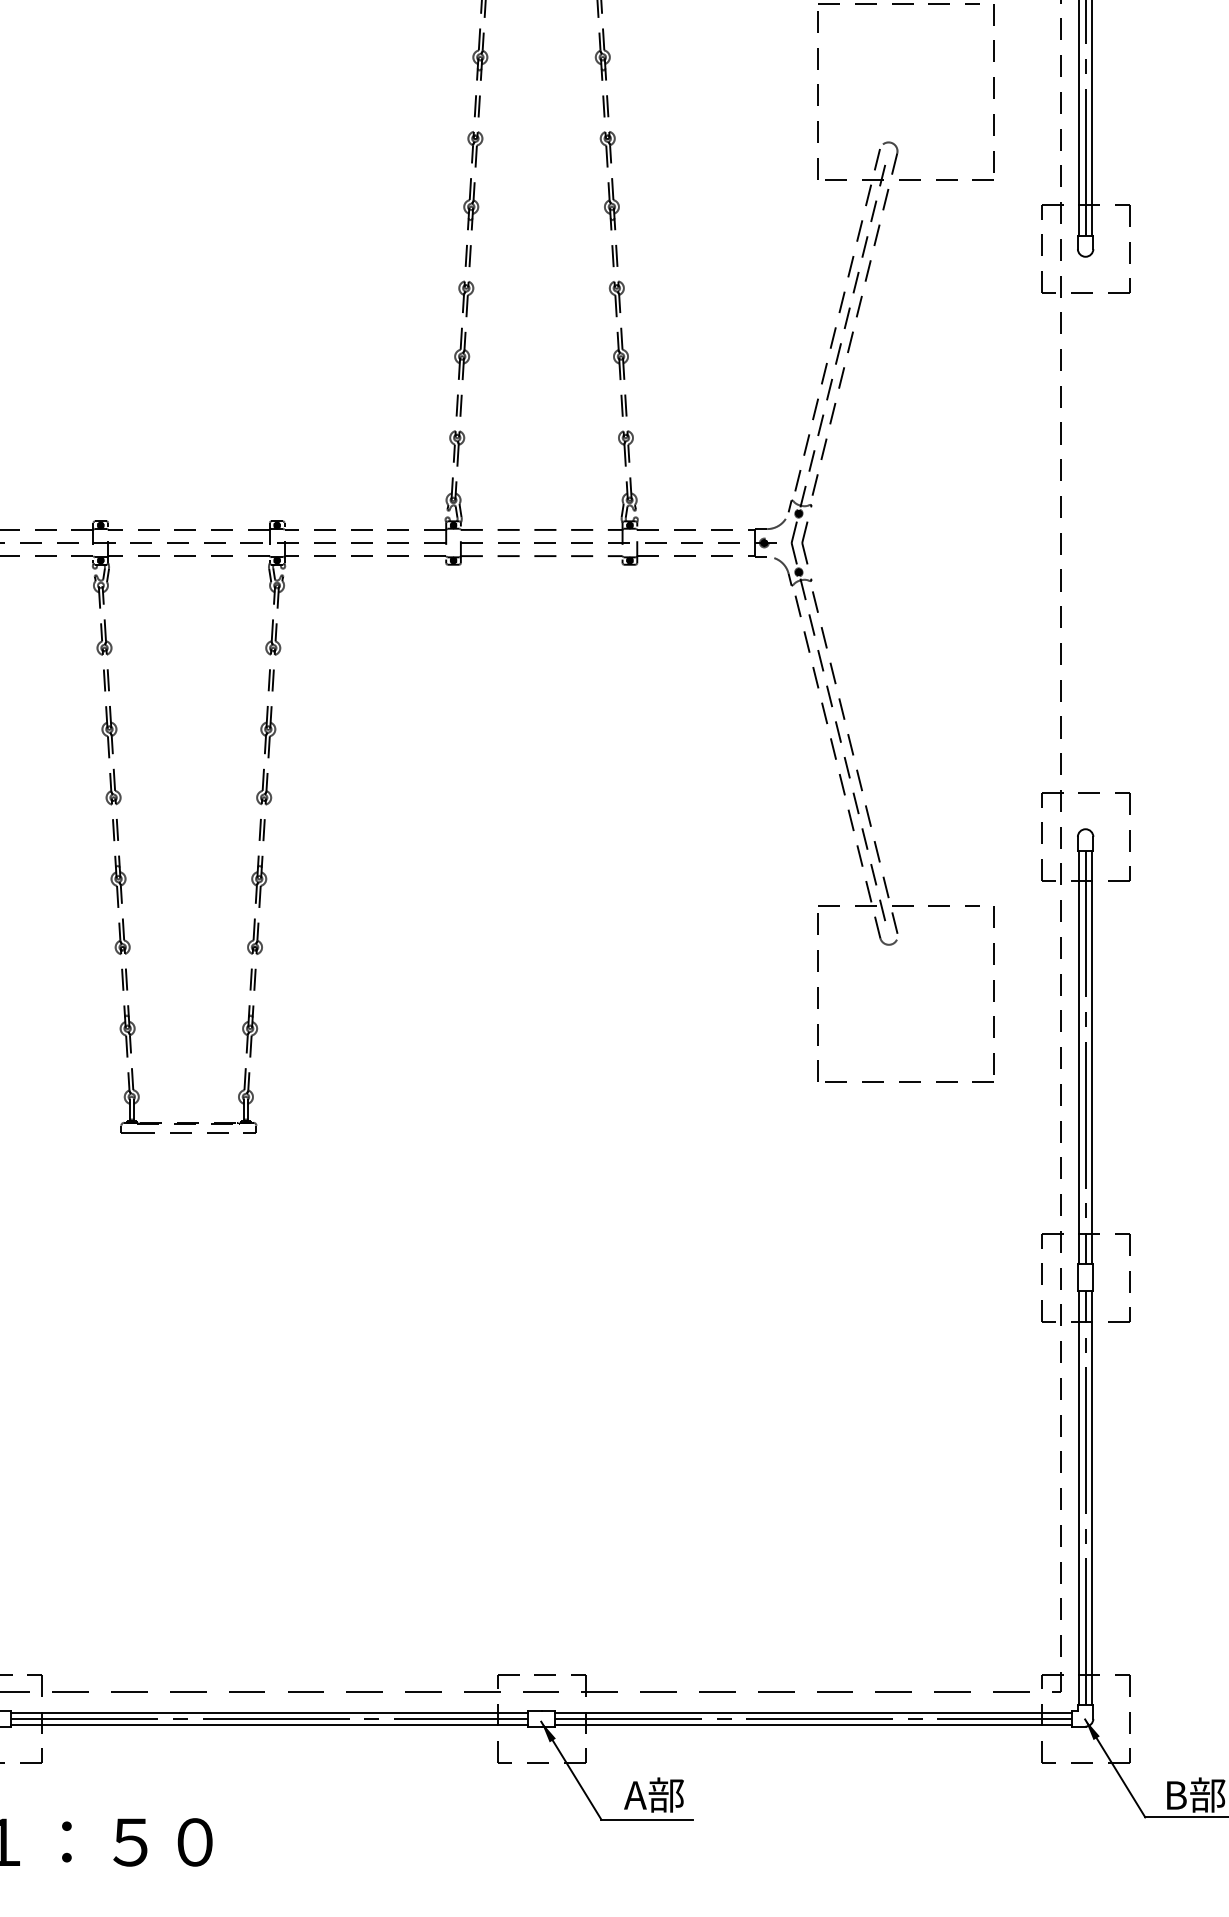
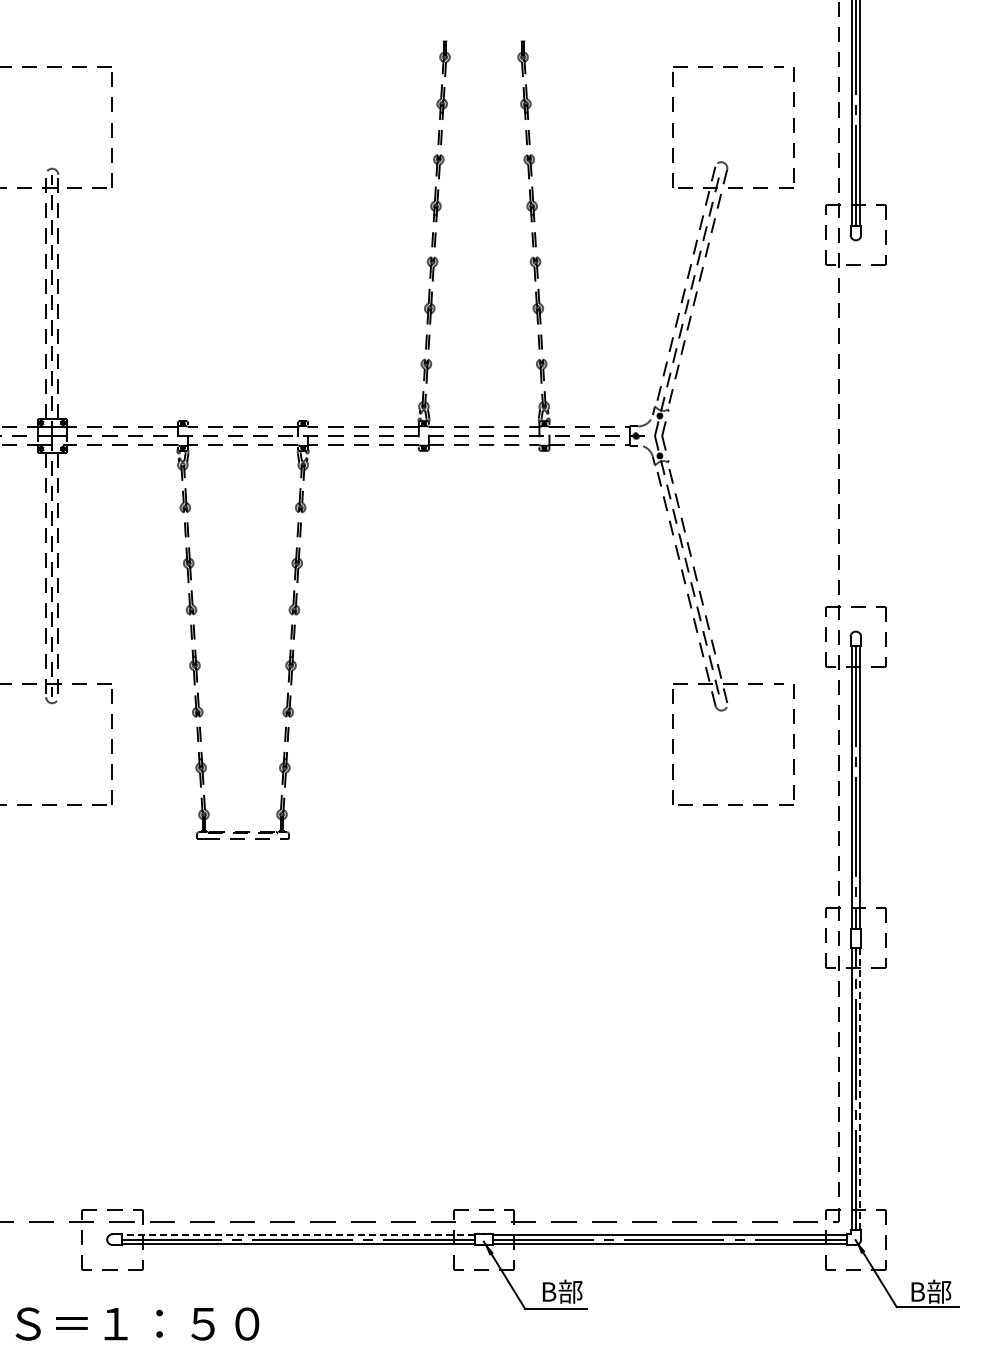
line: (1092, 1497) -> (860, 1088), solid -> dashed
line: (270, 1712) -> (298, 1235), solid -> dashed
text: (654, 1794) -> (561, 1291), A部 -> B部

